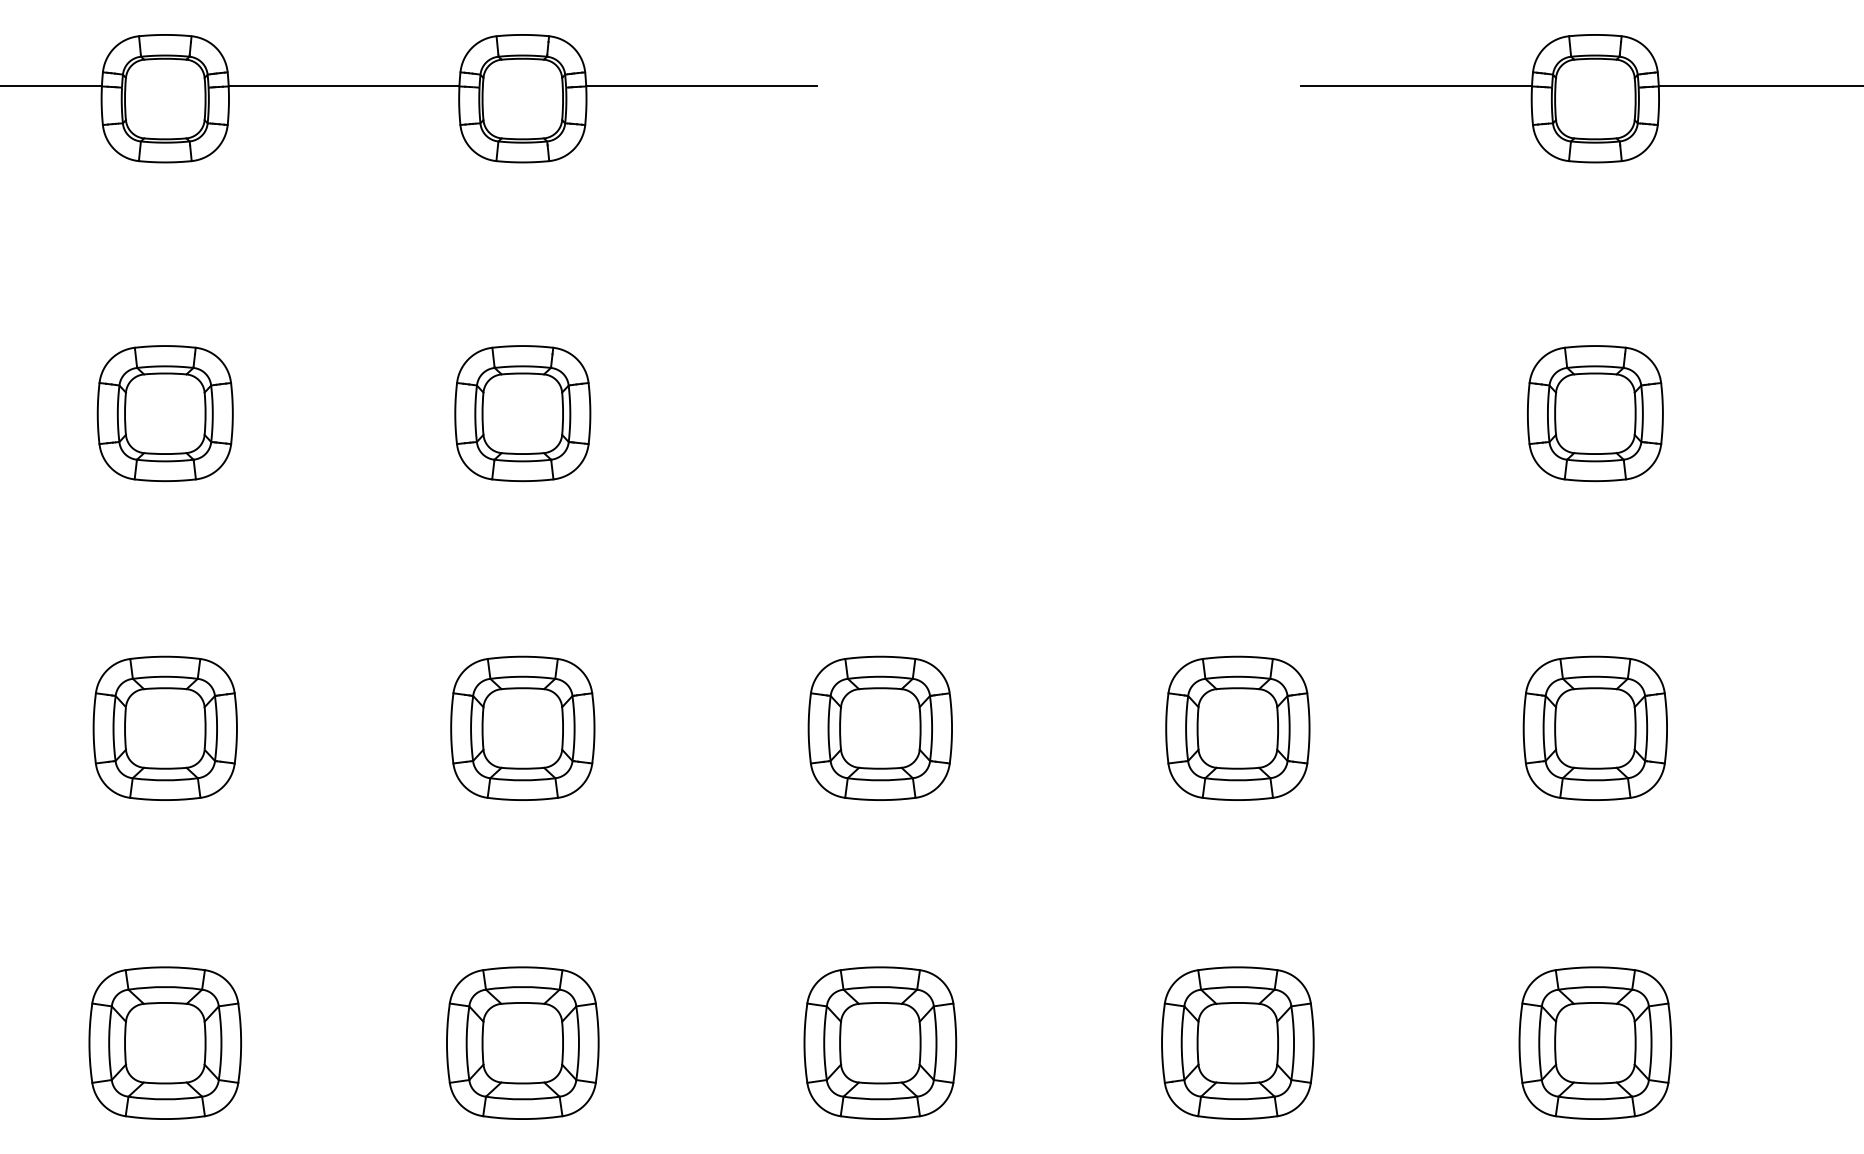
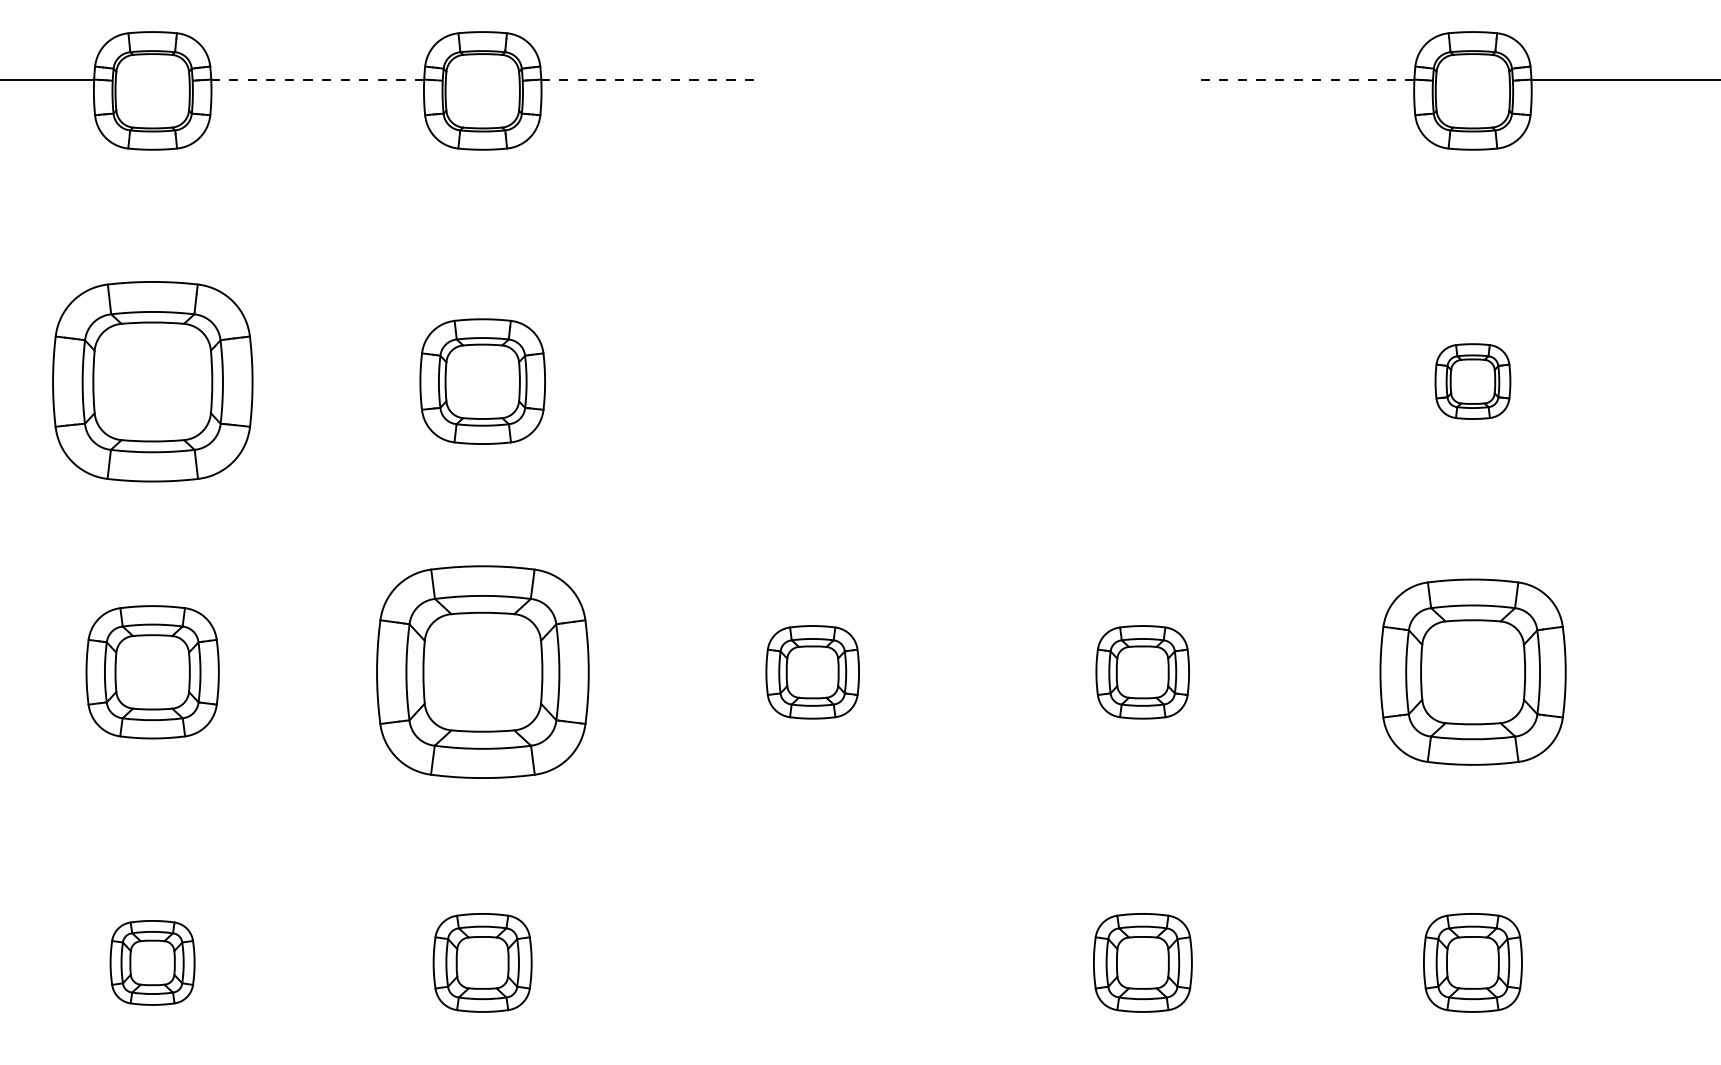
line: (343, 86) -> (317, 79), solid -> dashed
line: (701, 86) -> (647, 79), solid -> dashed
line: (1416, 86) -> (1307, 79), solid -> dashed
part: (165, 413) -> (152, 381), size x1.6
part: (1594, 413) -> (1472, 381), size x0.6
part: (522, 728) -> (482, 672), size x1.6
part: (880, 728) -> (812, 672), size x0.7
part: (1237, 728) -> (1142, 672), size x0.7
part: (1594, 728) -> (1472, 672), size x1.4
part: (165, 1042) -> (152, 962), size x0.6
part: (522, 1042) -> (482, 962), size x0.7
part: (880, 1042) -> (812, 962), removed
part: (1237, 1042) -> (1142, 962), size x0.7
part: (1594, 1042) -> (1472, 962), size x0.7

